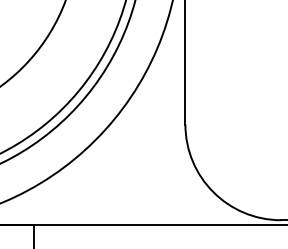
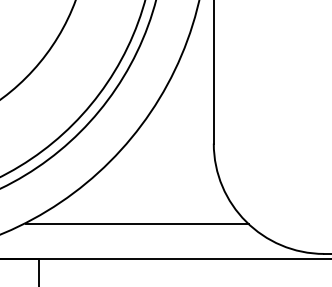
line: (118, 194) -> (136, 224), added

